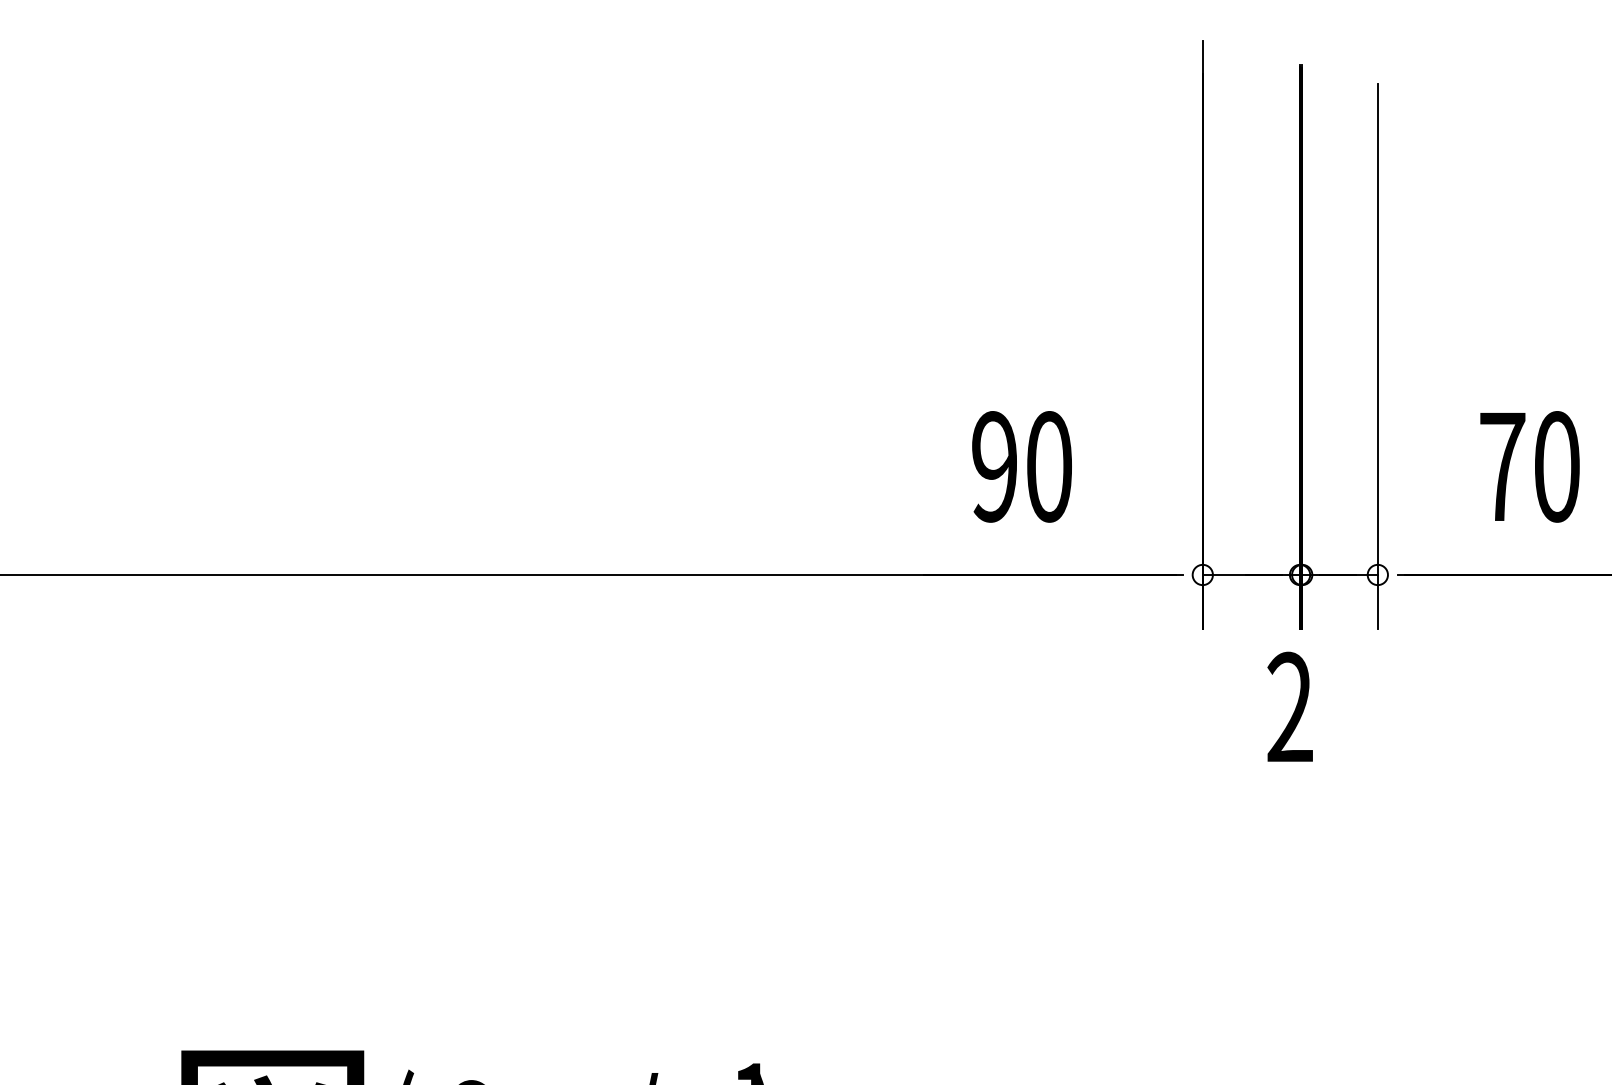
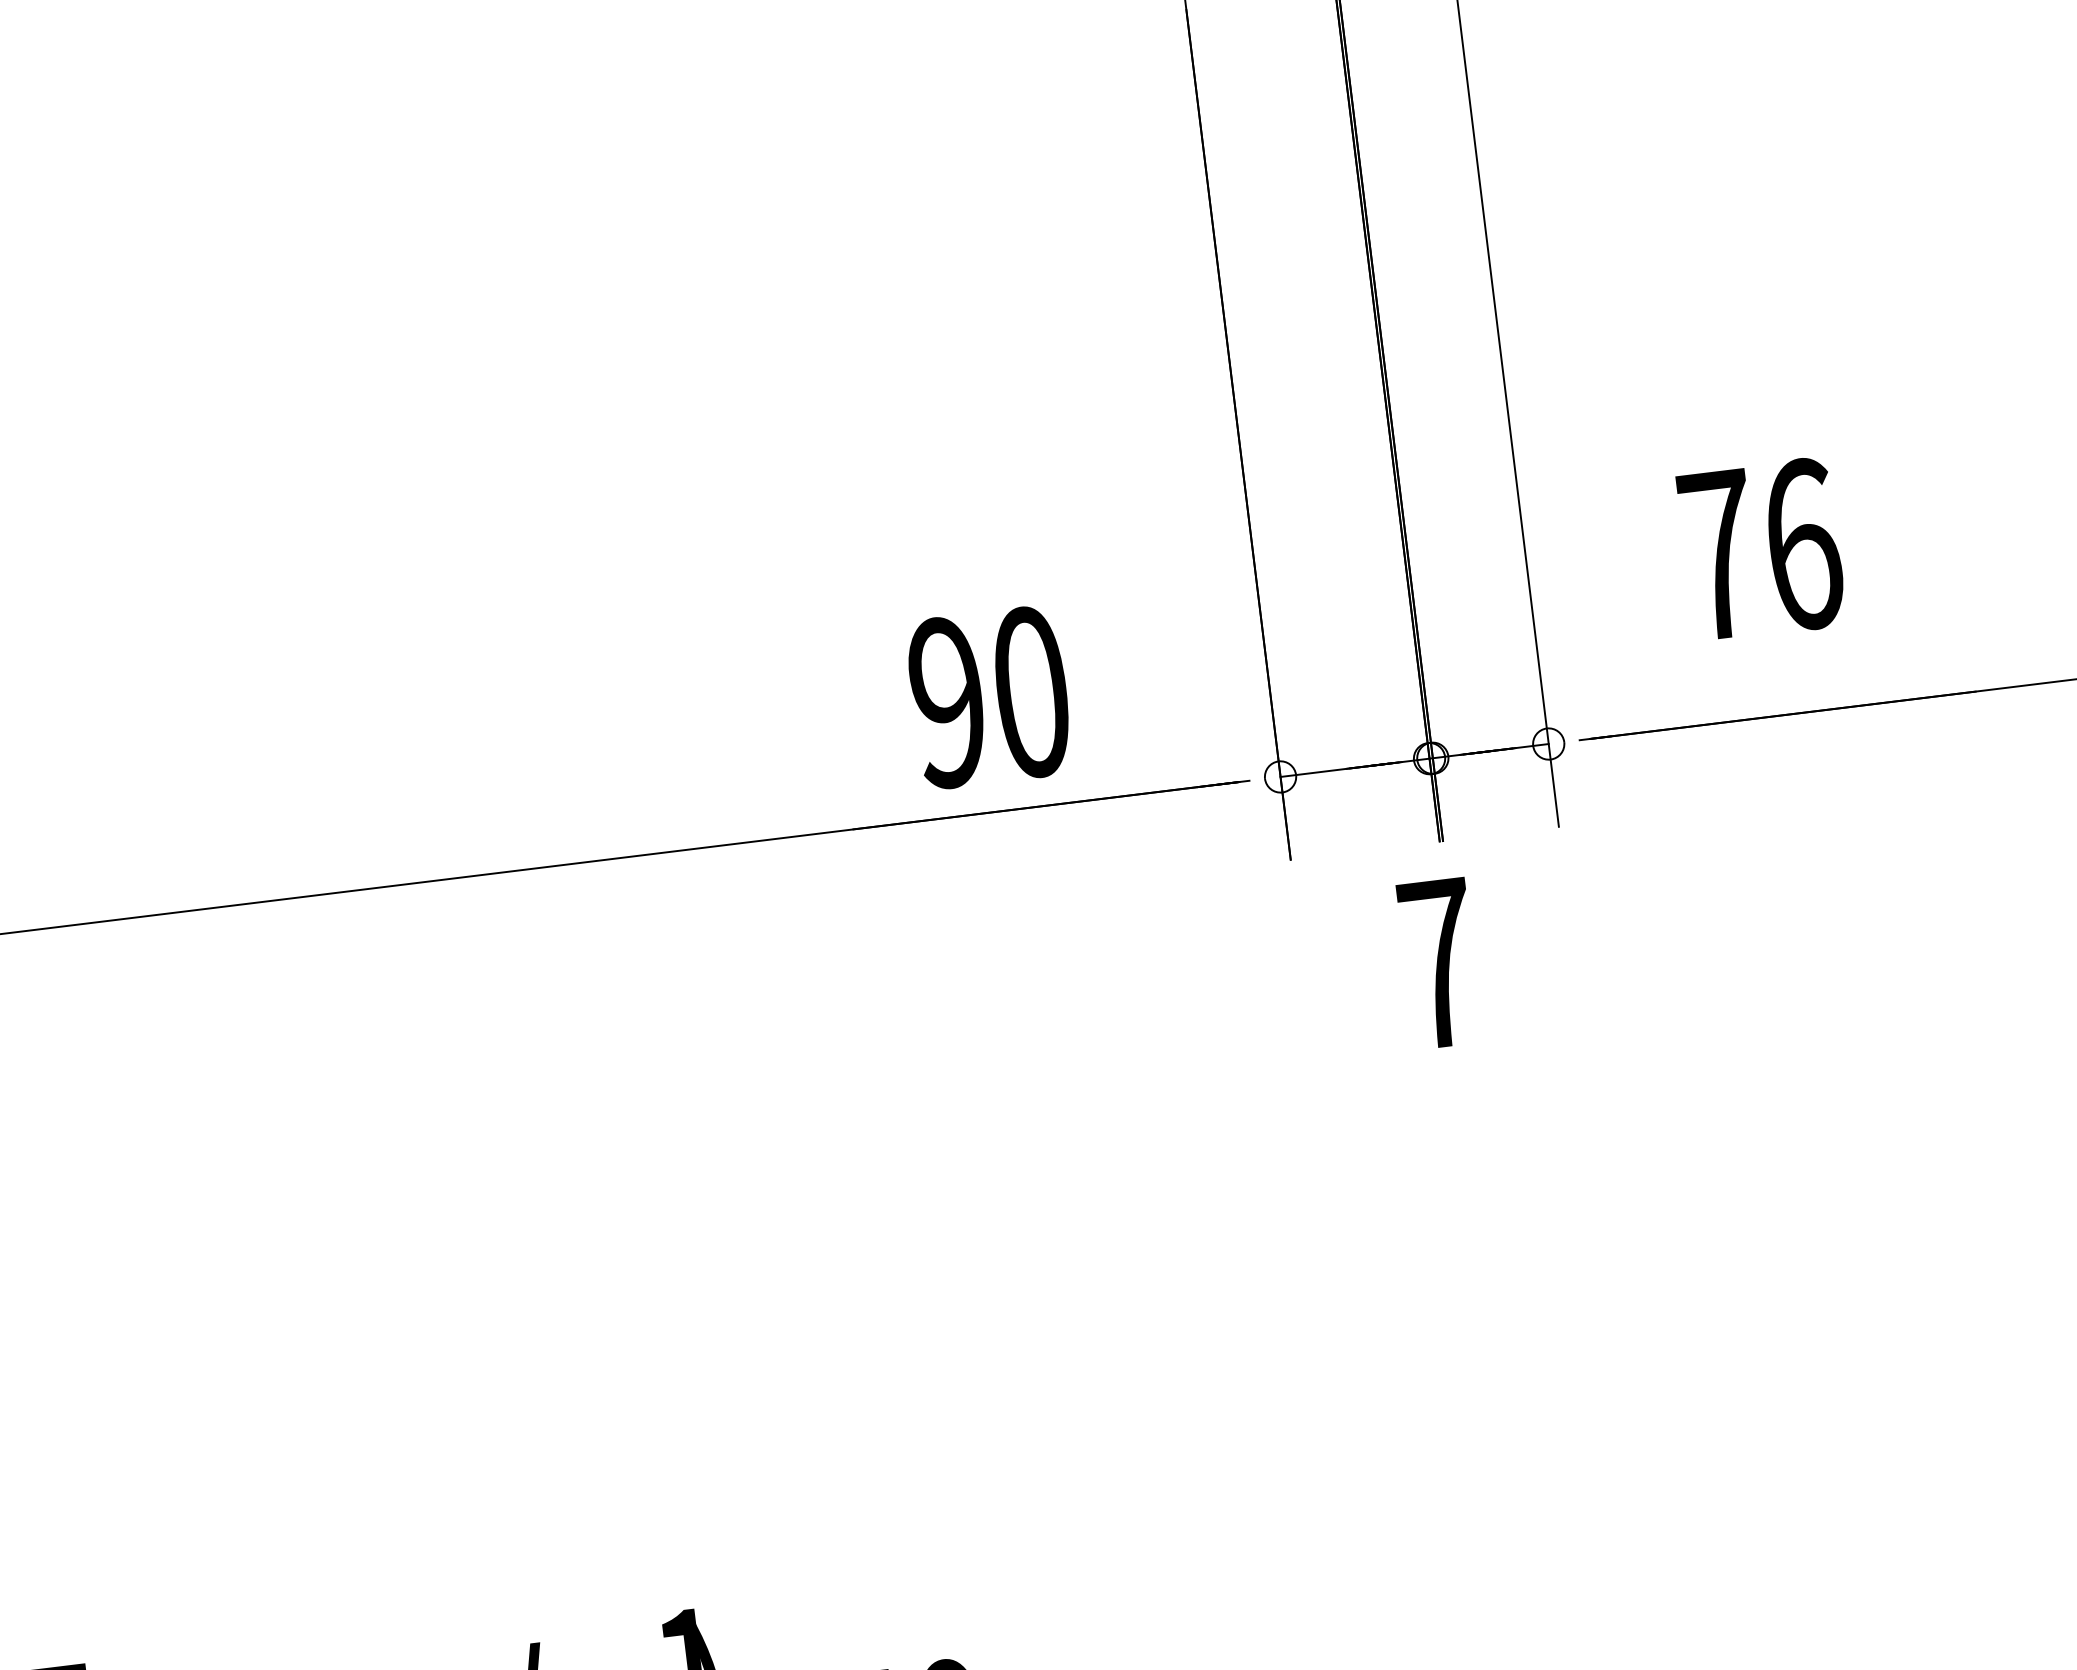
text: (1021, 466) -> (988, 696), moved
text: (1557, 466) -> (1803, 544), 70 -> 76
text: (1290, 706) -> (1439, 961), 2 -> 7

